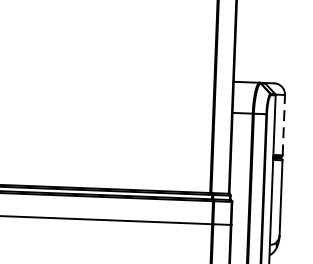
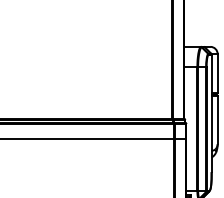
line: (283, 123) -> (217, 72), dashed -> solid

